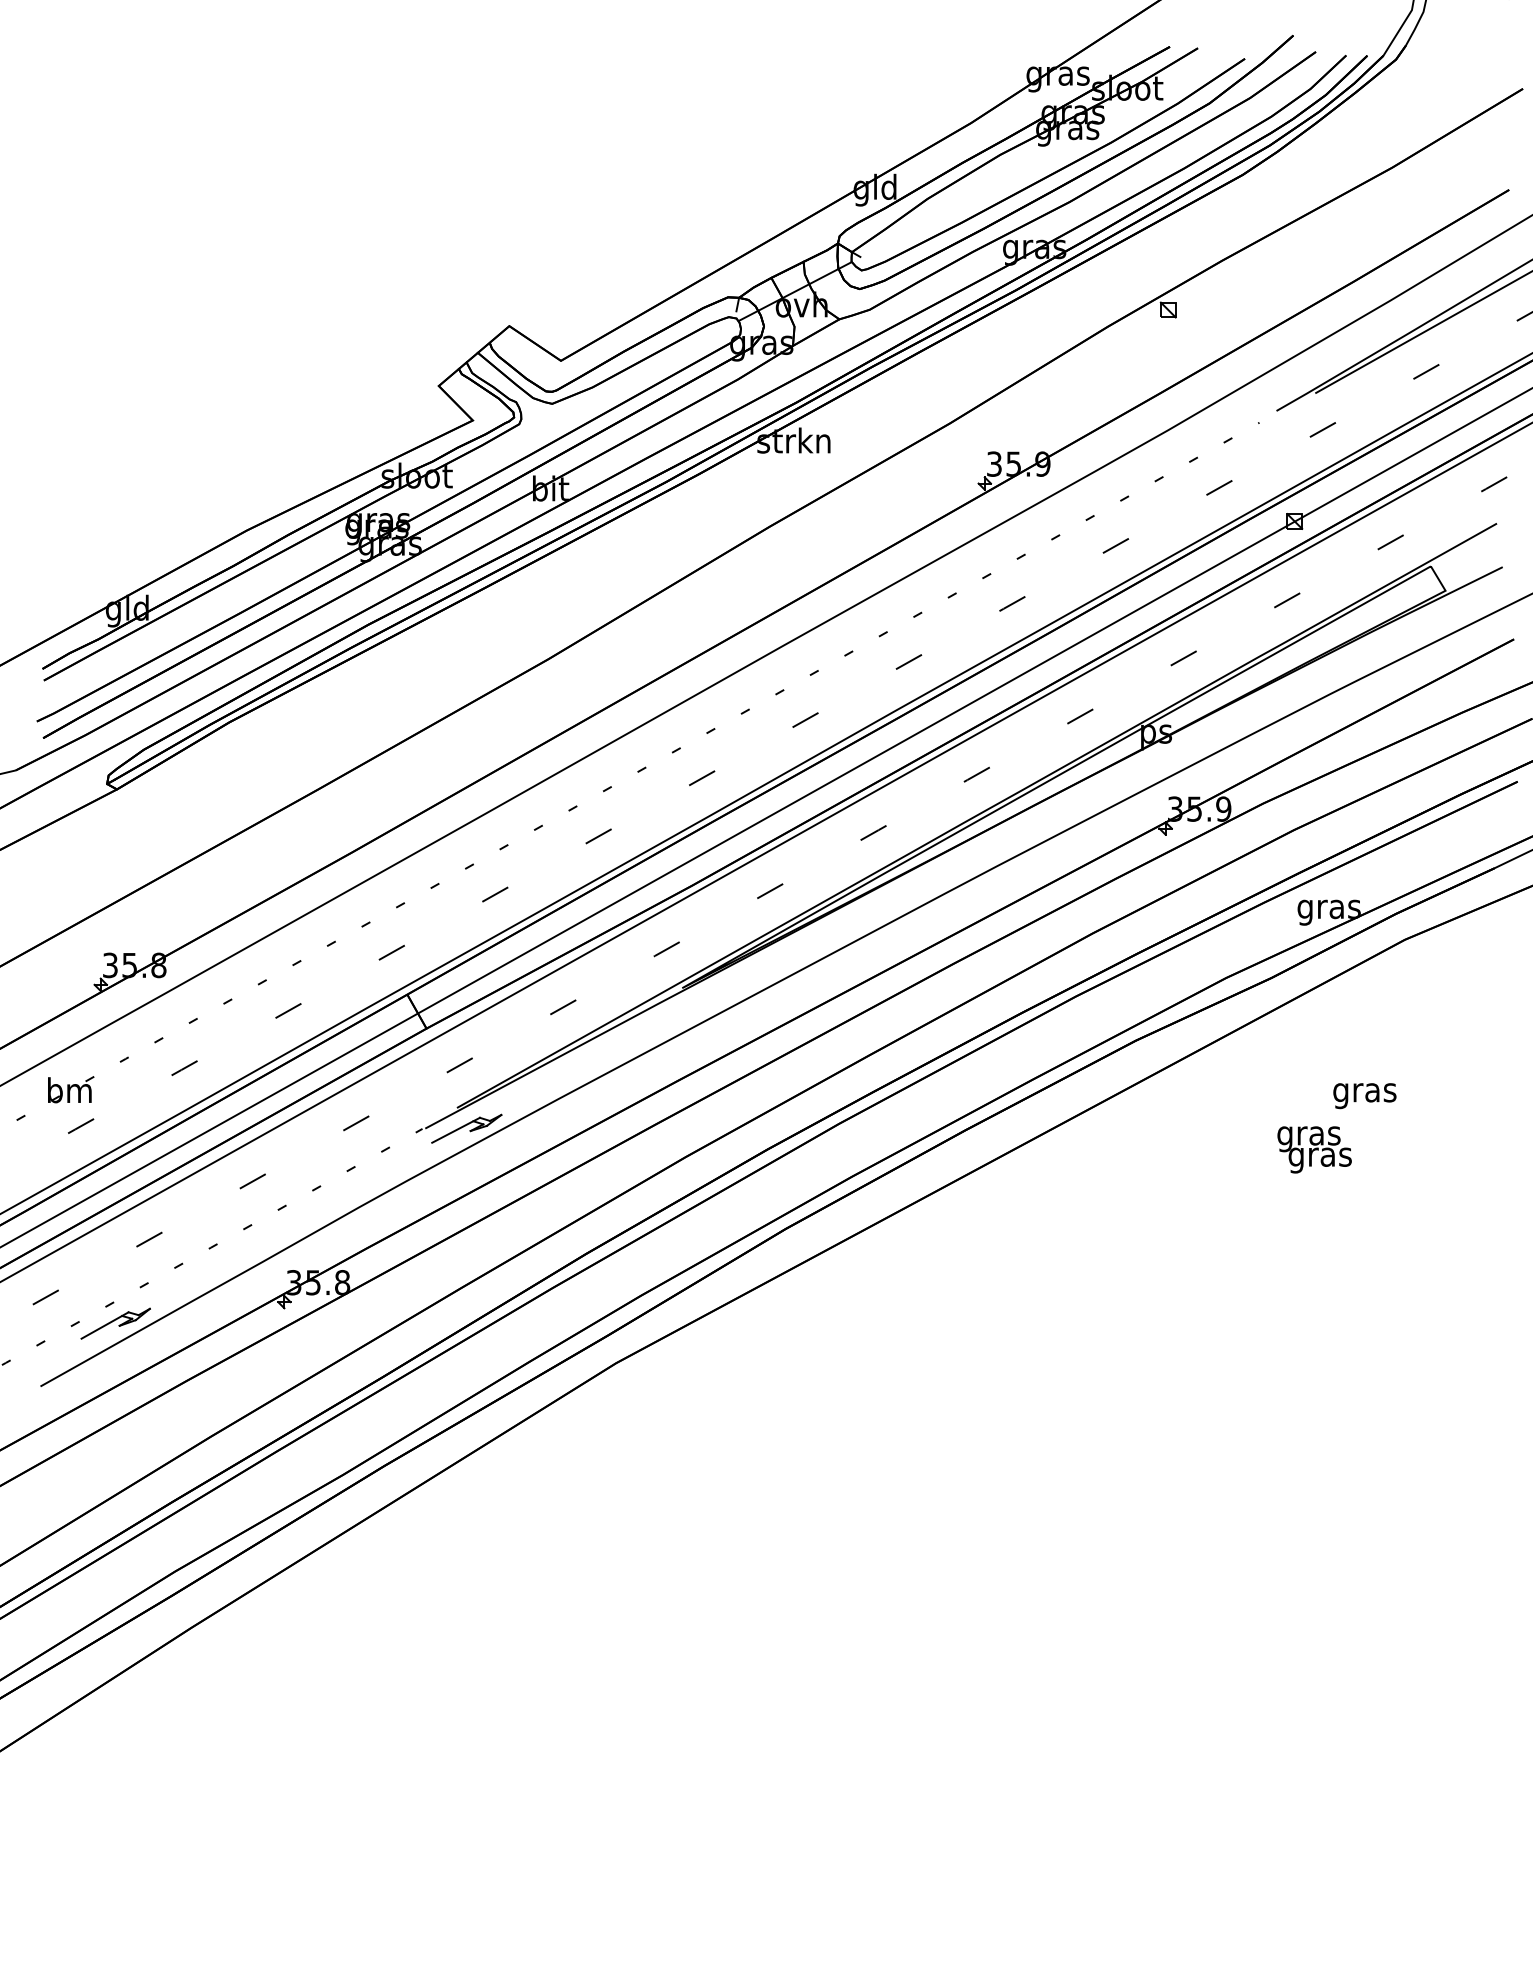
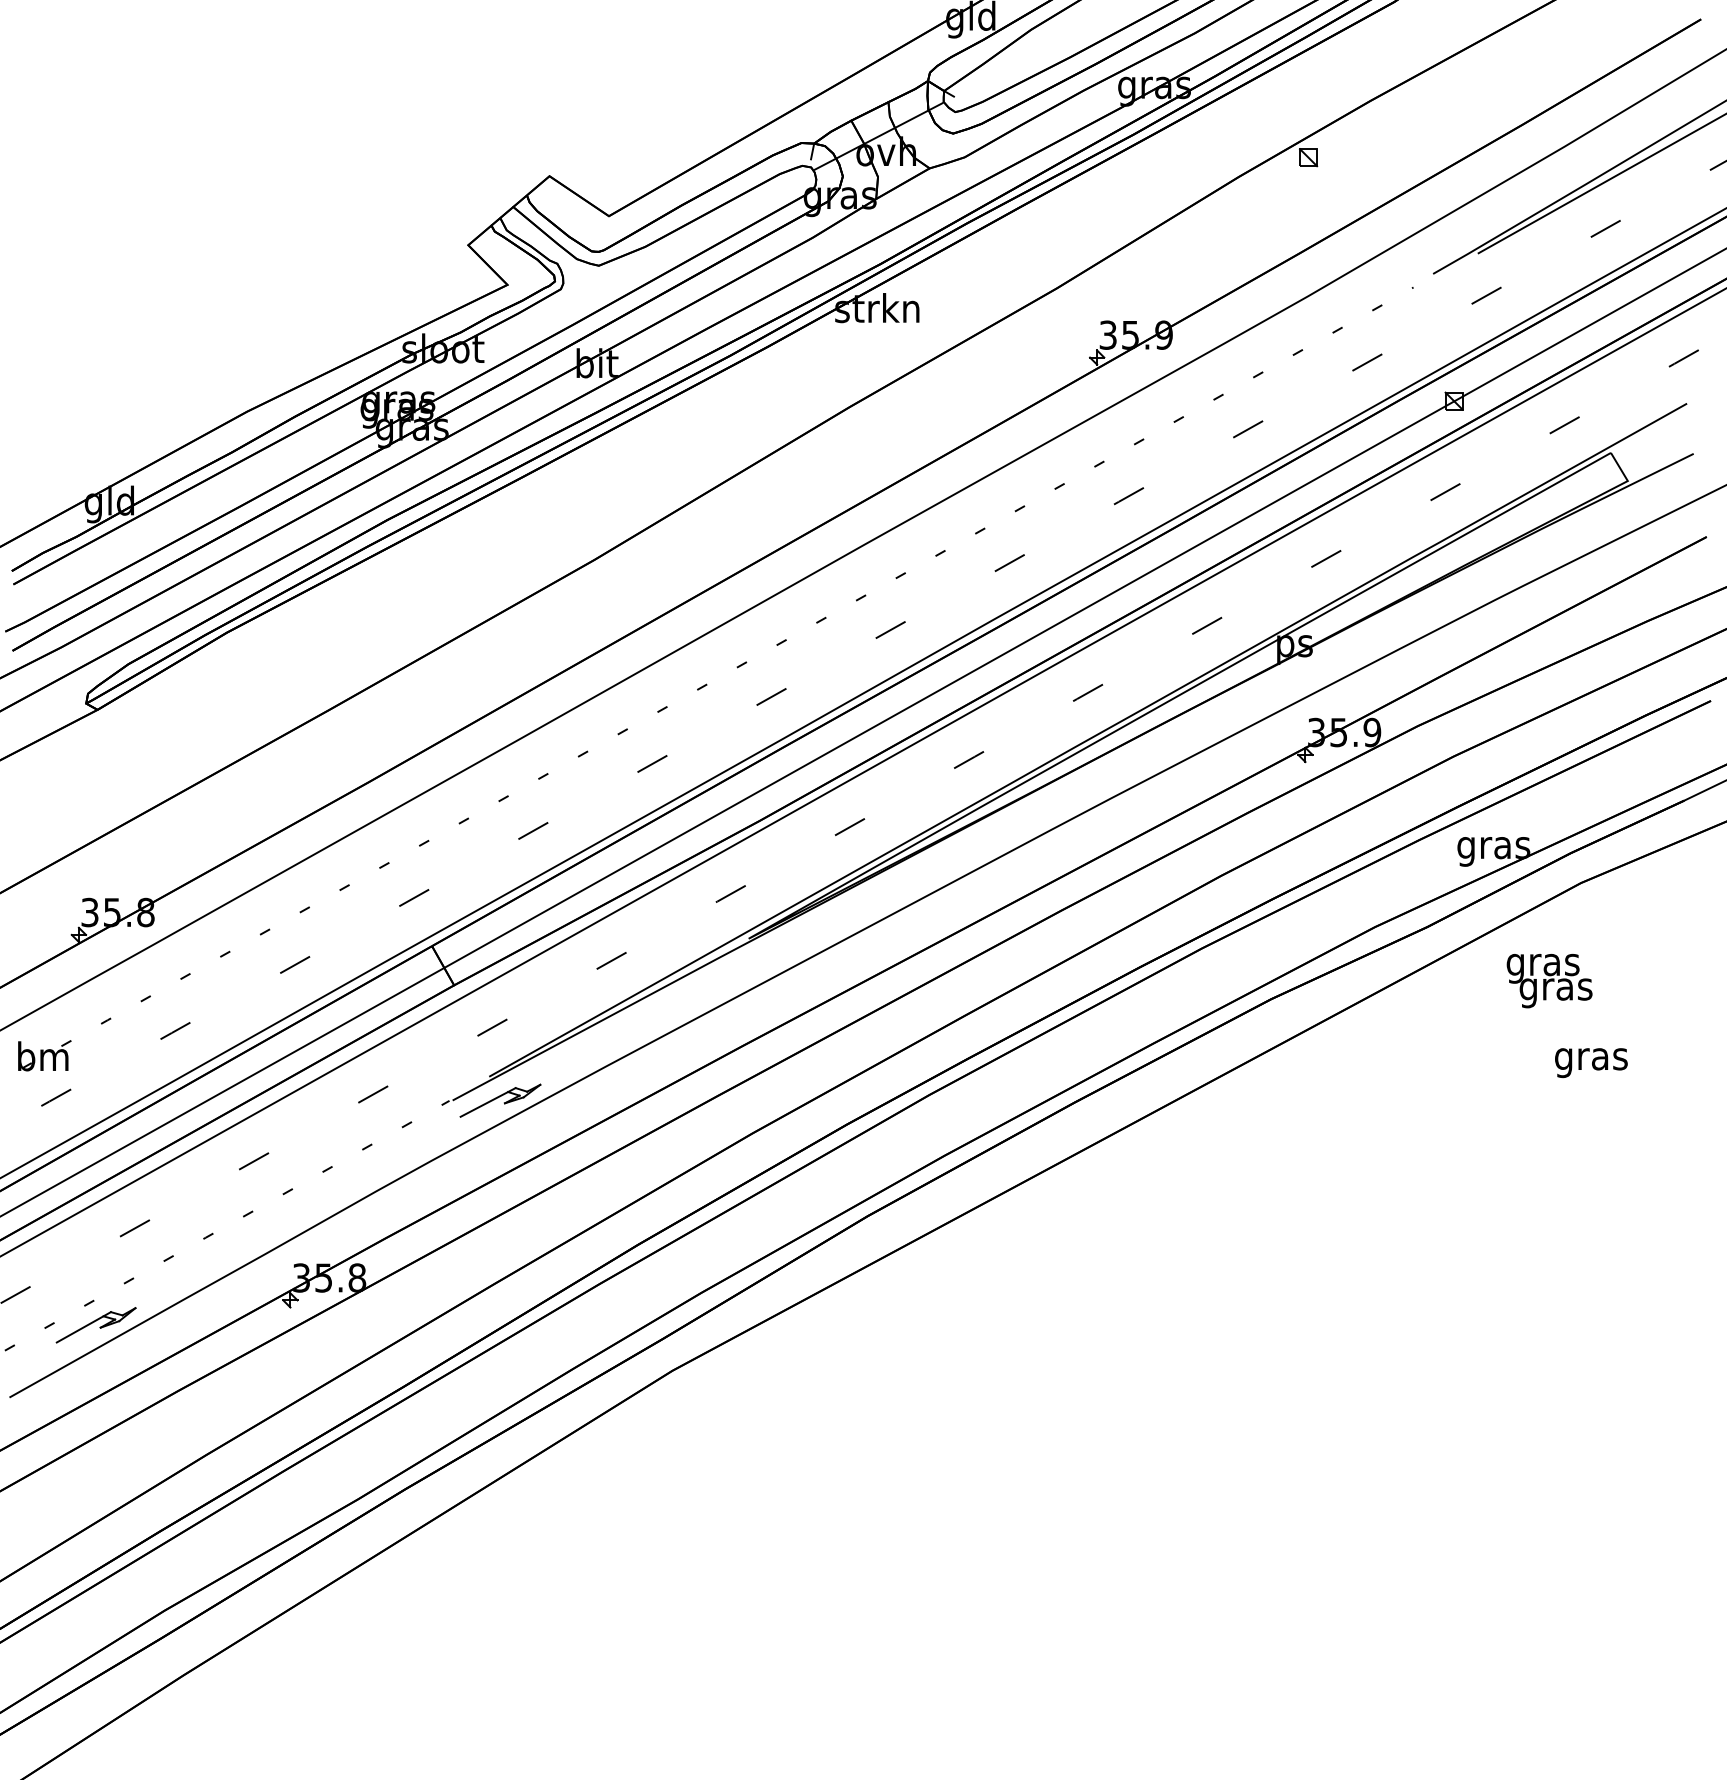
text: (1364, 1096) -> (1590, 1063), moved
text: (1314, 1149) -> (1549, 980), moved

